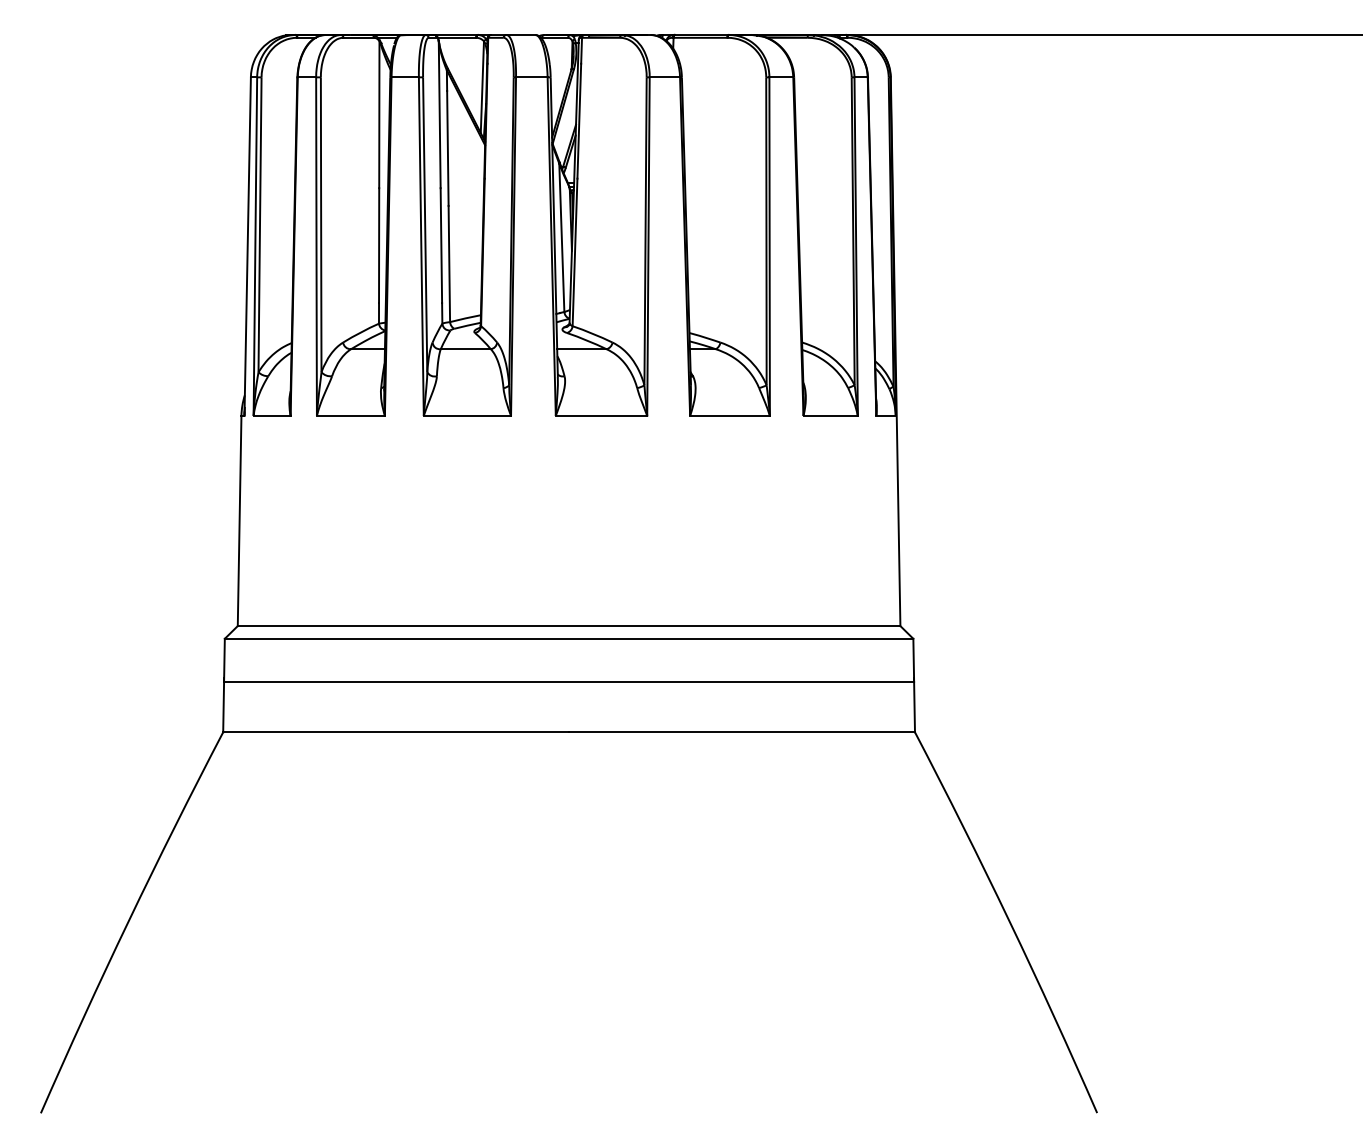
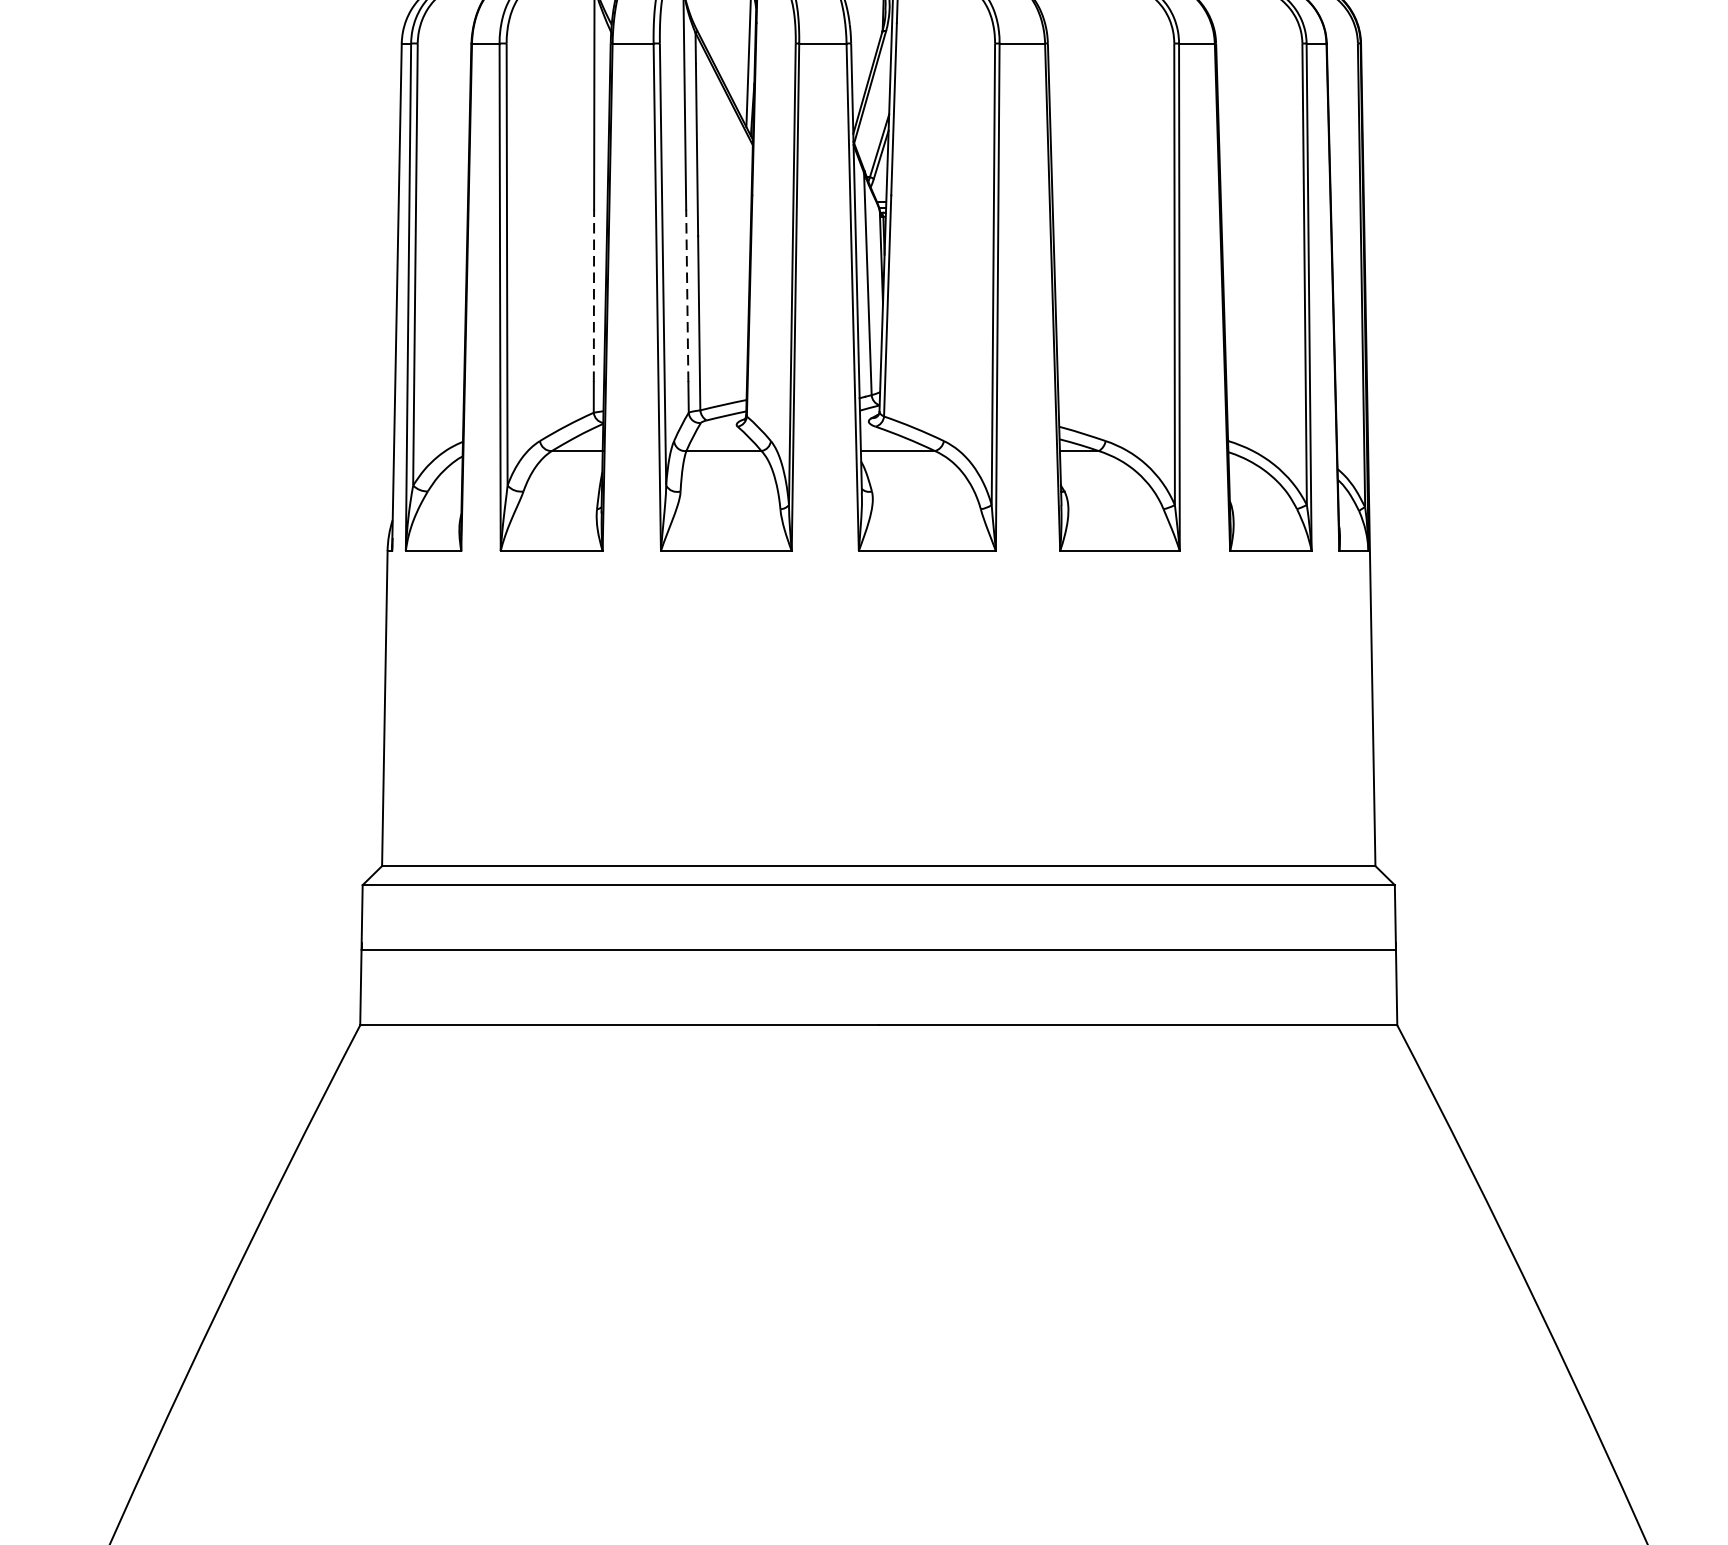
line: (379, 245) -> (594, 295), solid -> dashed
line: (441, 245) -> (687, 295), solid -> dashed

